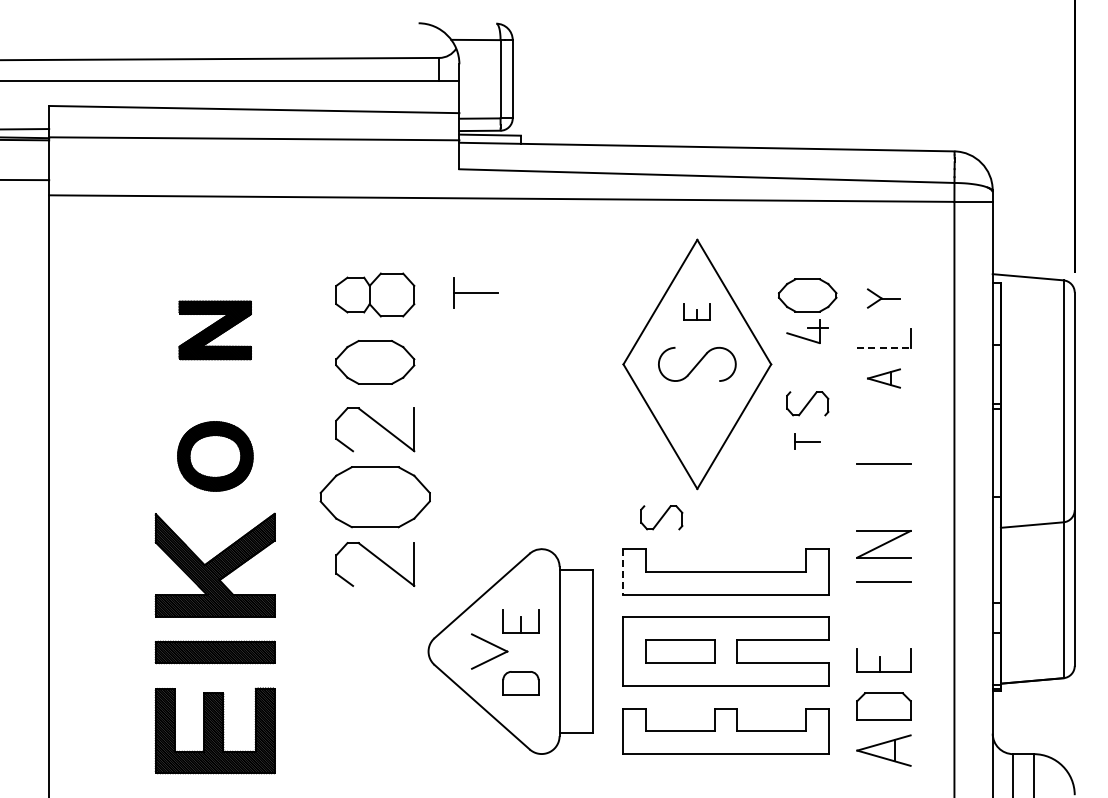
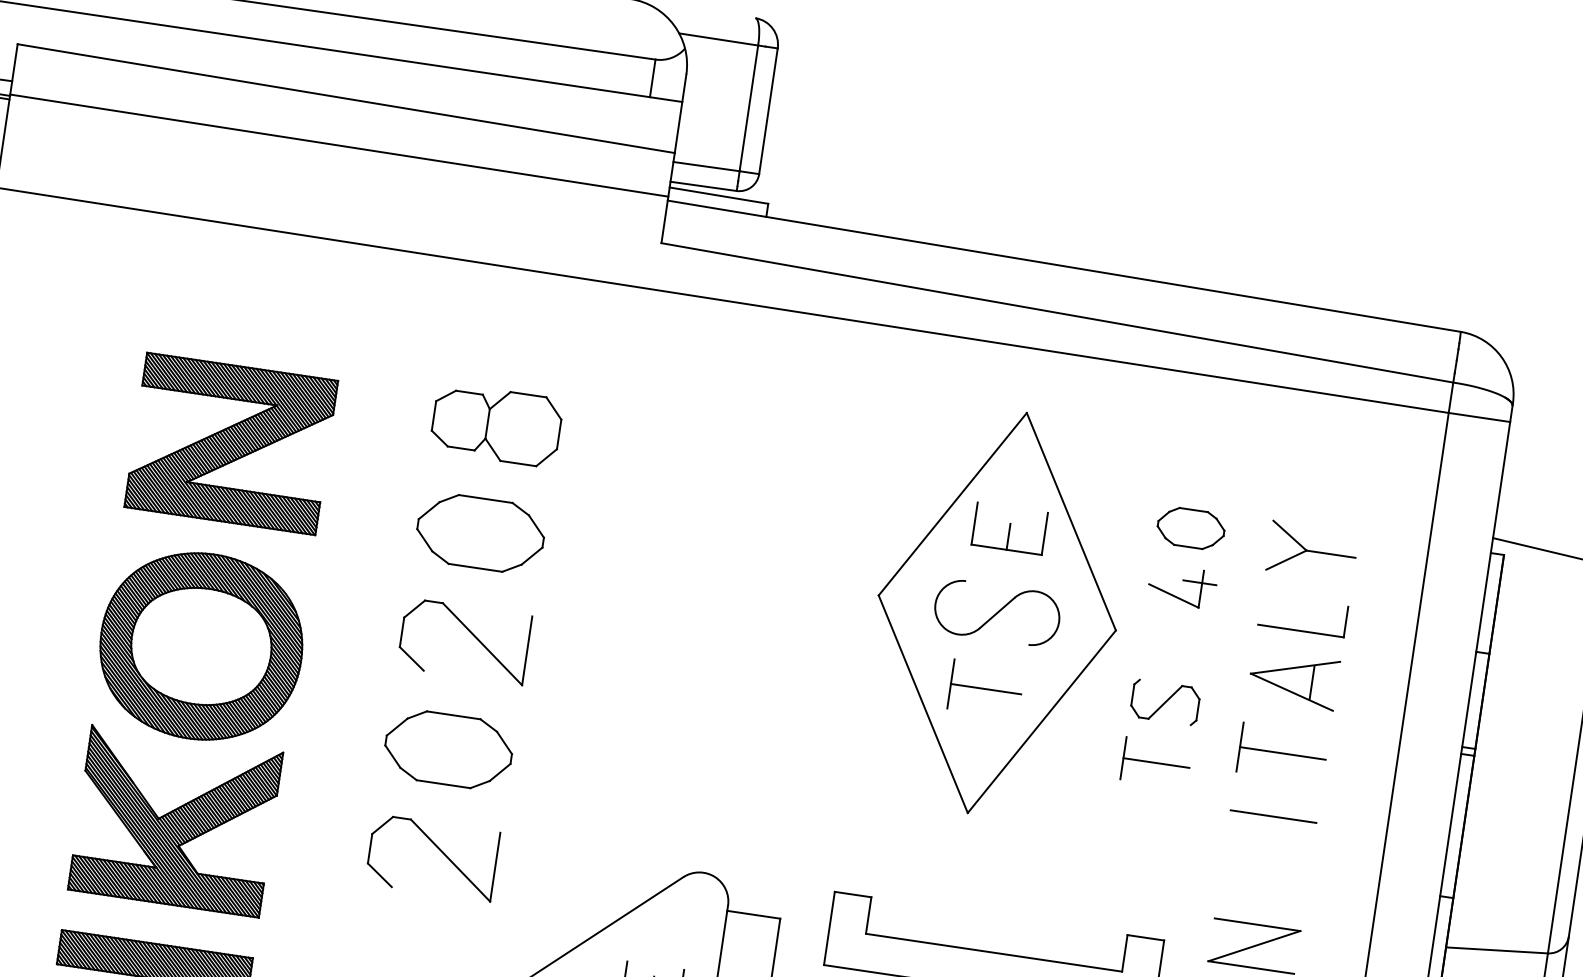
part: (475, 292) -> (984, 688), moved
part: (807, 295) -> (1190, 528), size x0.71
part: (883, 298) -> (1311, 551), size x1.67
part: (696, 311) -> (1008, 527), size x1.67
part: (214, 330) -> (229, 444), size x1.67
line: (884, 348) -> (1301, 631), dashed -> solid
part: (883, 378) -> (1292, 679), size x1.67
part: (883, 424) -> (1282, 753), added
part: (807, 441) -> (1155, 762), size x1.67
part: (215, 456) -> (201, 646), size x1.67
part: (375, 496) -> (449, 748), size x0.71
part: (661, 517) -> (903, 850), removed
line: (623, 571) -> (829, 928), dashed -> solid

